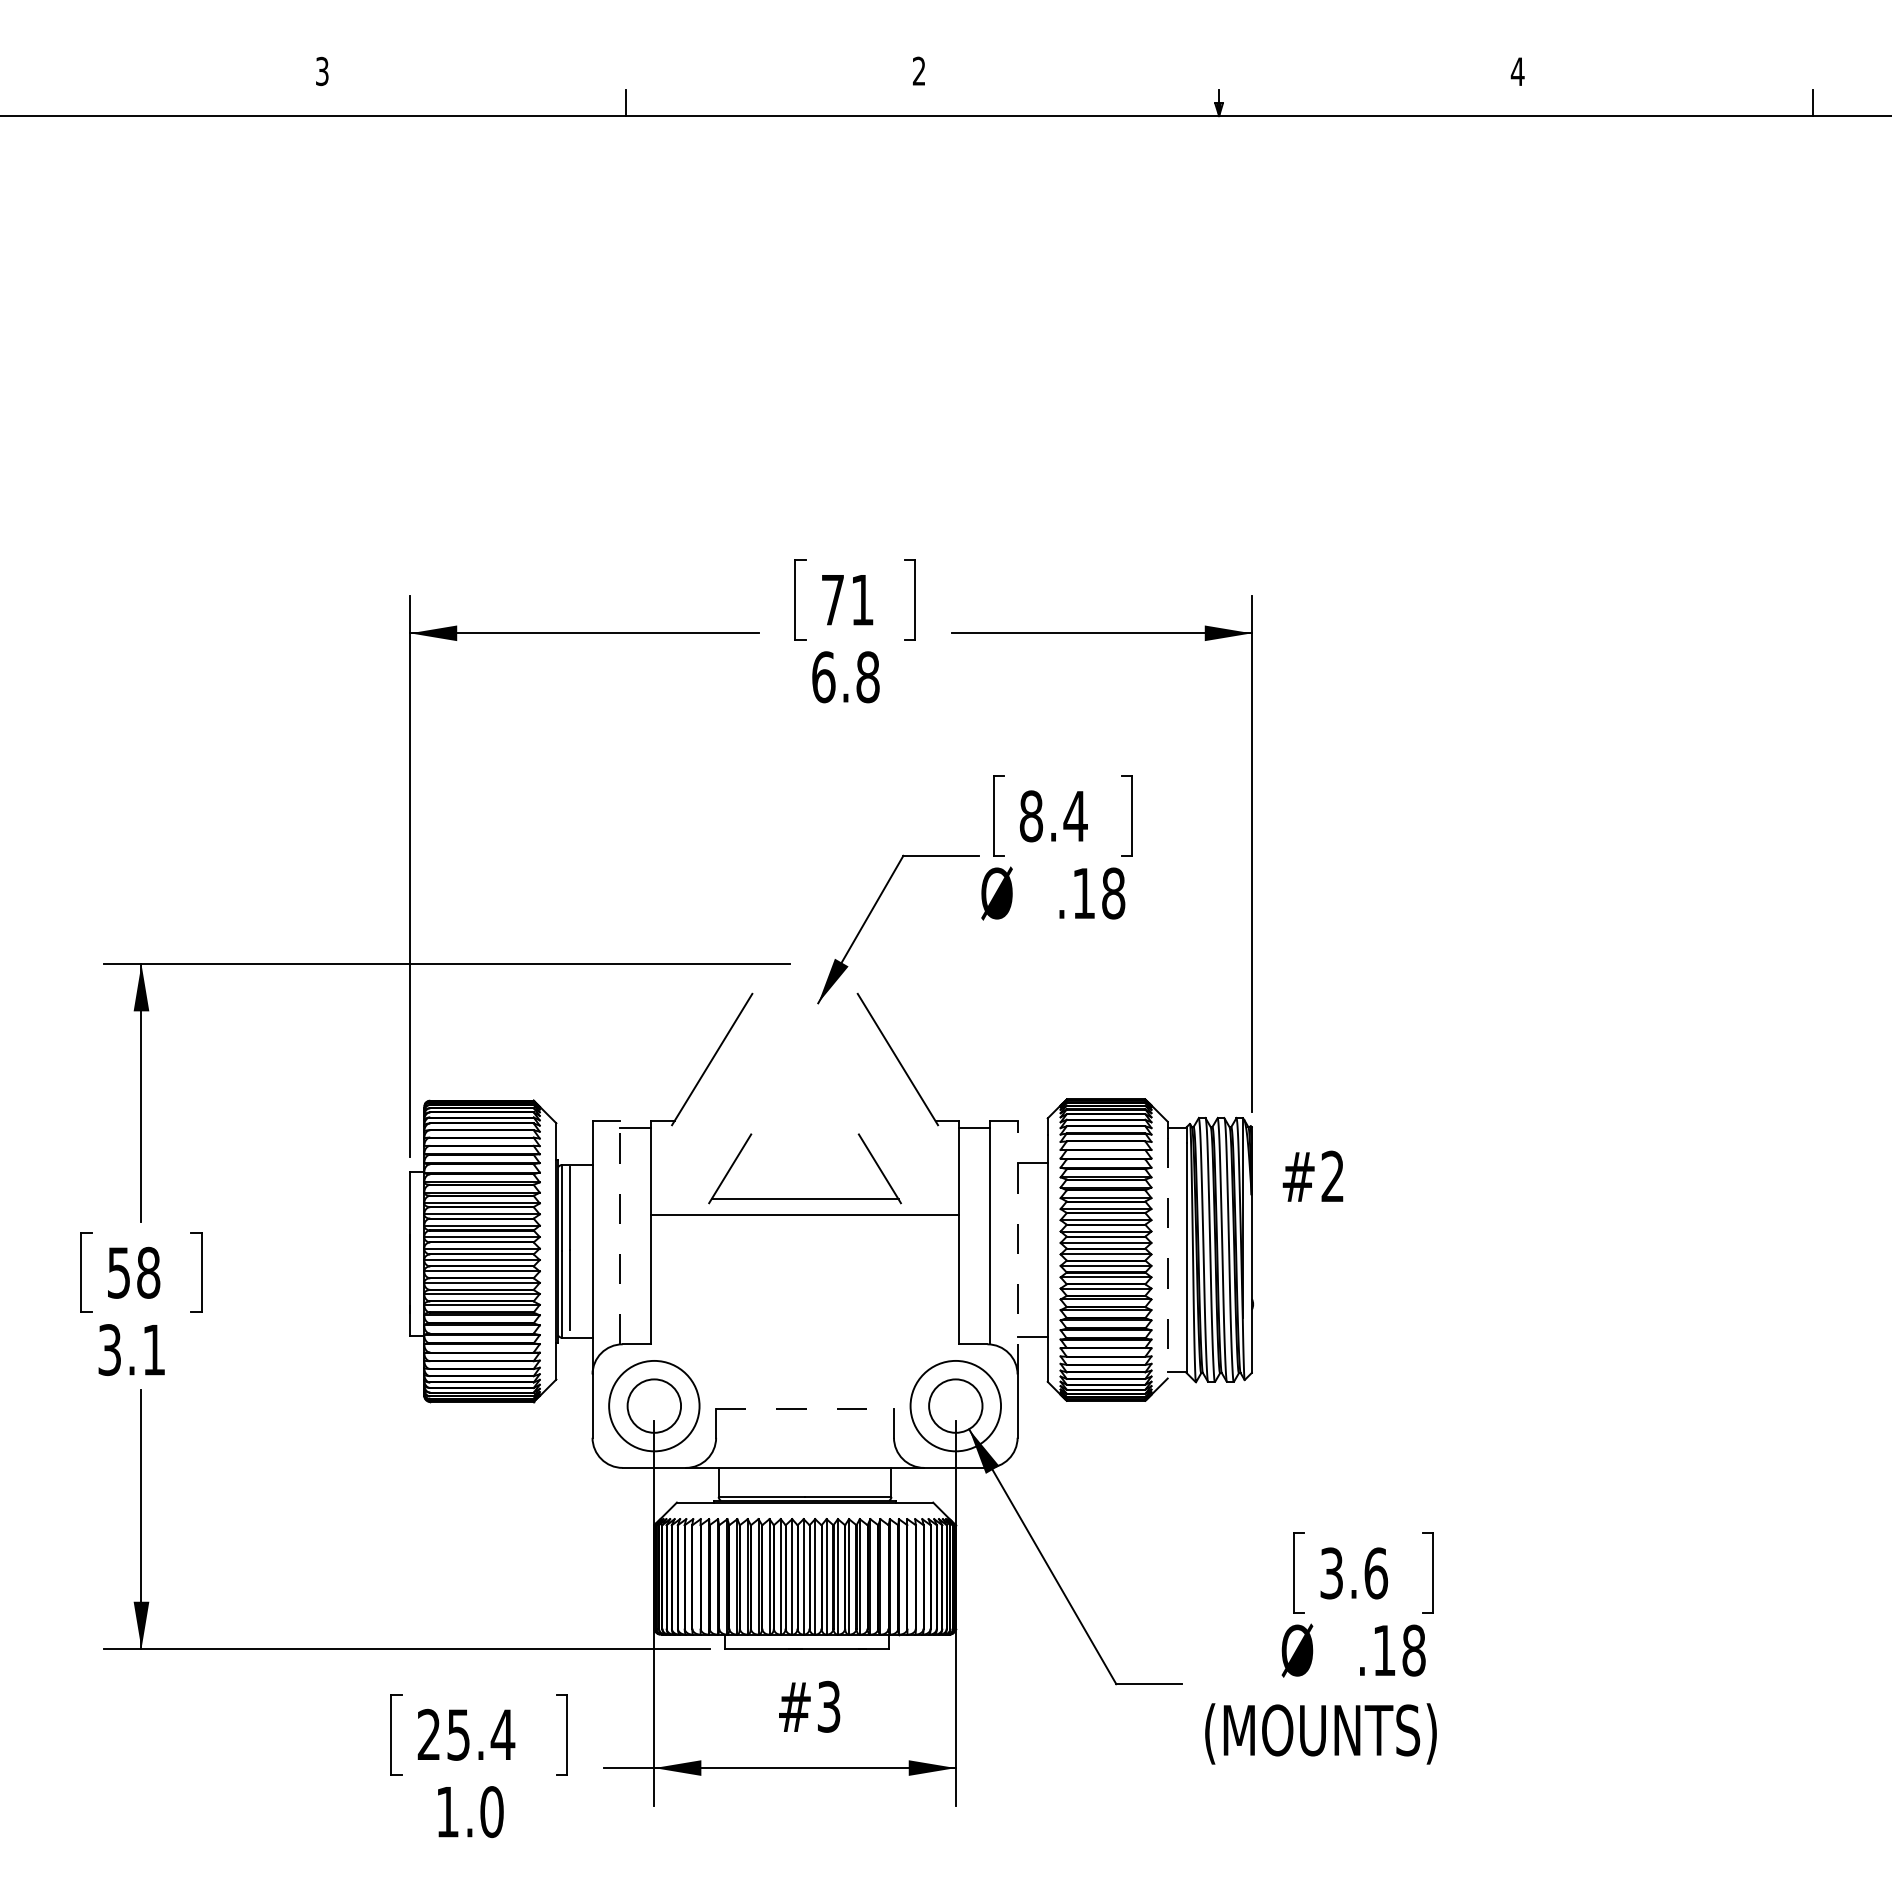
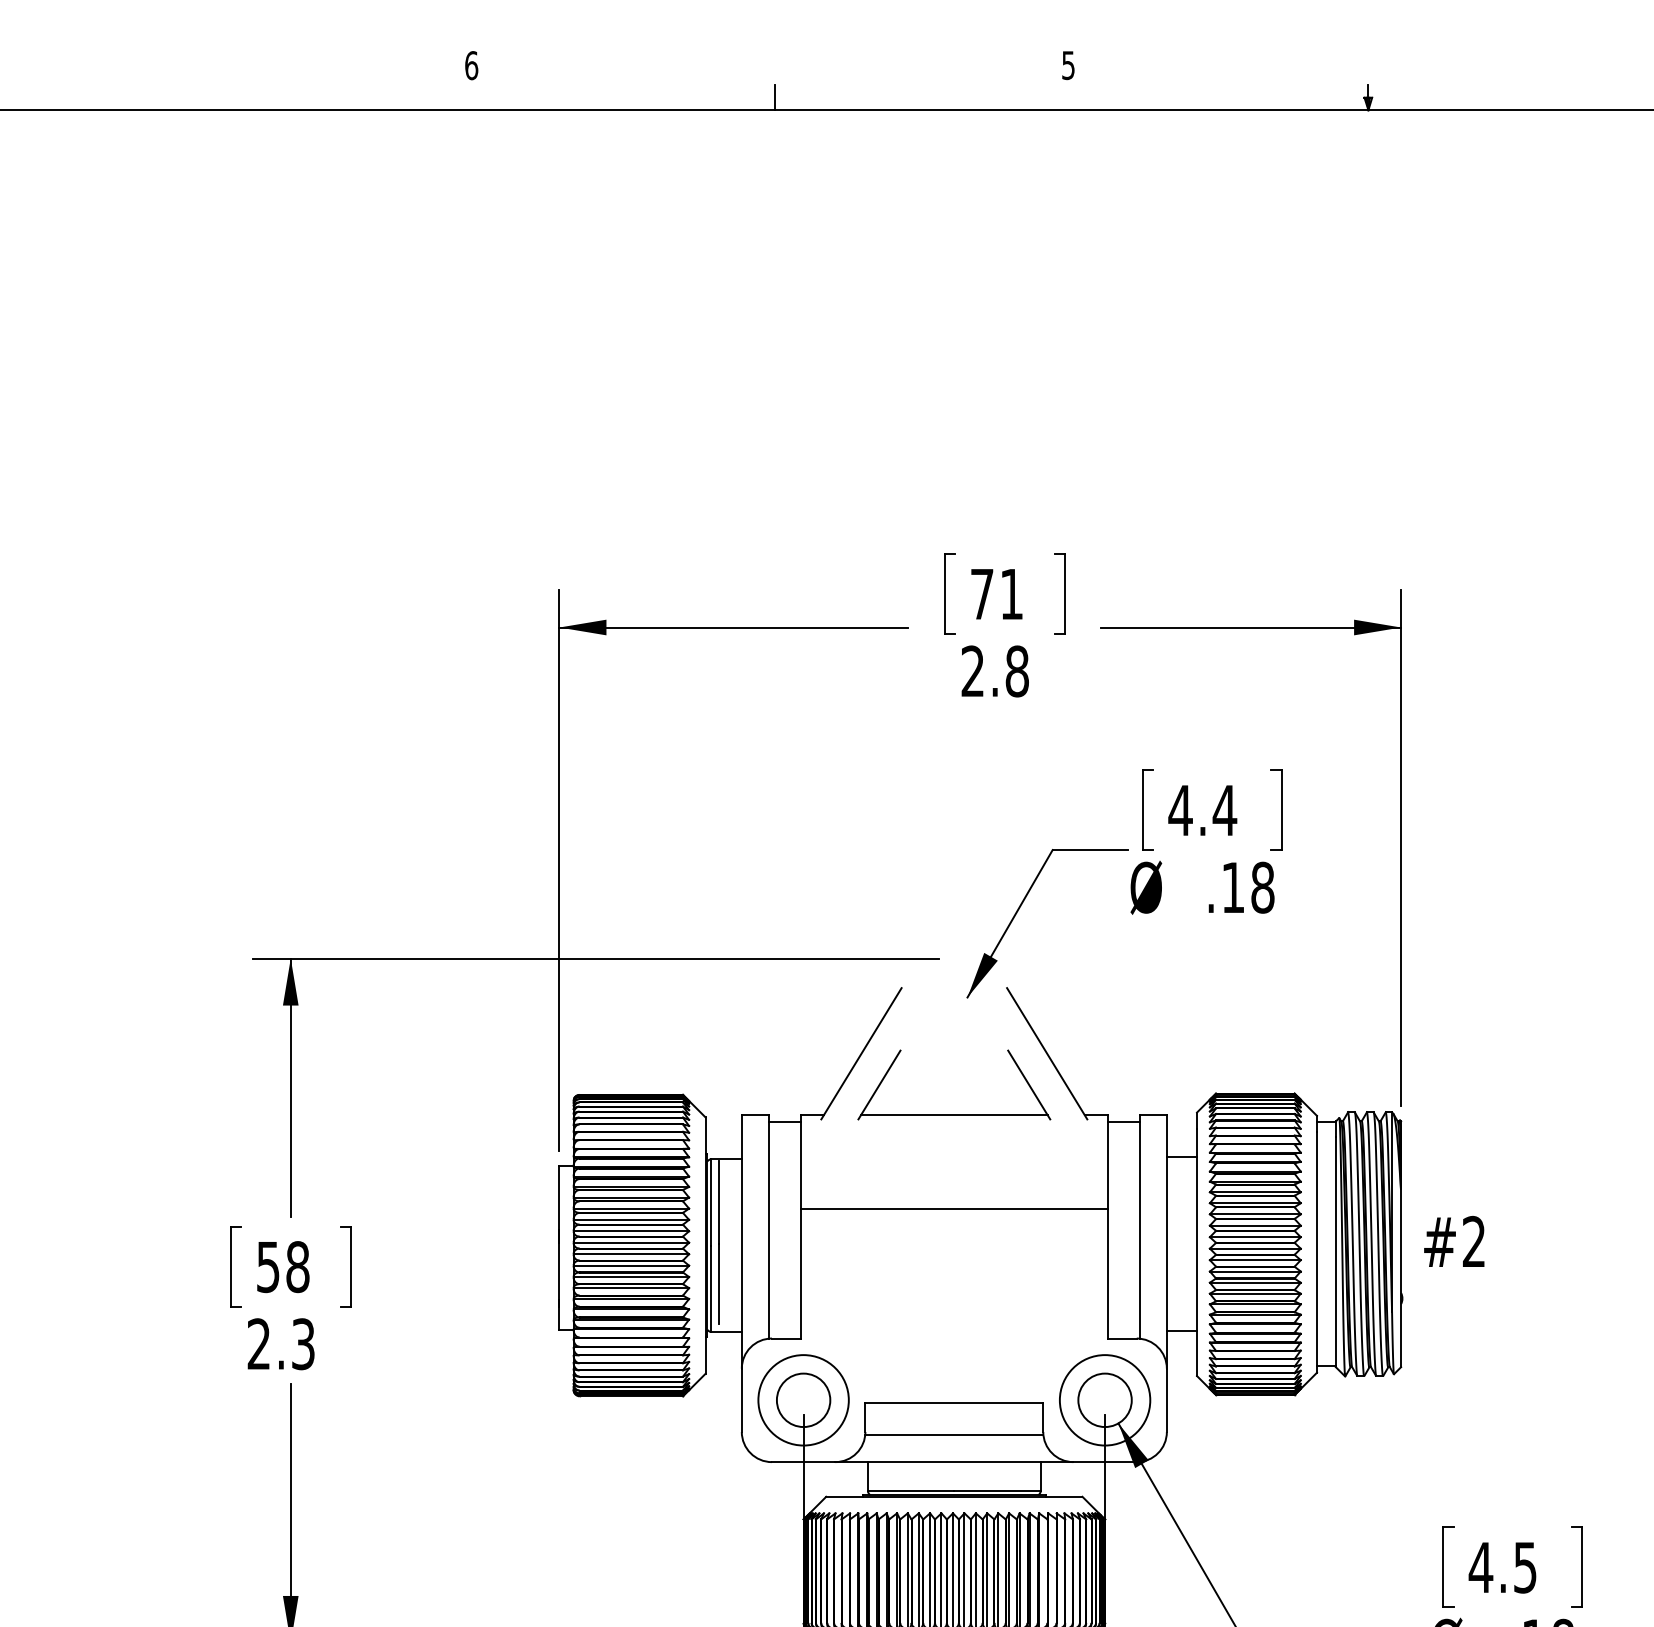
text: (918, 70) -> (1067, 64), 2 -> 5
text: (322, 71) -> (471, 65), 3 -> 6
text: (823, 677) -> (972, 671), 6.8 -> 2.8
text: (1031, 816) -> (1180, 810), 8.4 -> 4.4
text: (1312, 1175) -> (1453, 1240), moved
part: (804, 1198) -> (953, 1114), moved
line: (619, 1232) -> (768, 1226), dashed -> solid
line: (1017, 1247) -> (1166, 1241), dashed -> solid
line: (1167, 1258) -> (1316, 1252), dashed -> solid
text: (131, 1350) -> (280, 1344), 3.1 -> 2.3
line: (805, 1409) -> (954, 1403), dashed -> solid
line: (804, 1440) -> (953, 1434), added
text: (1353, 1573) -> (1502, 1567), 3.6 -> 4.5

